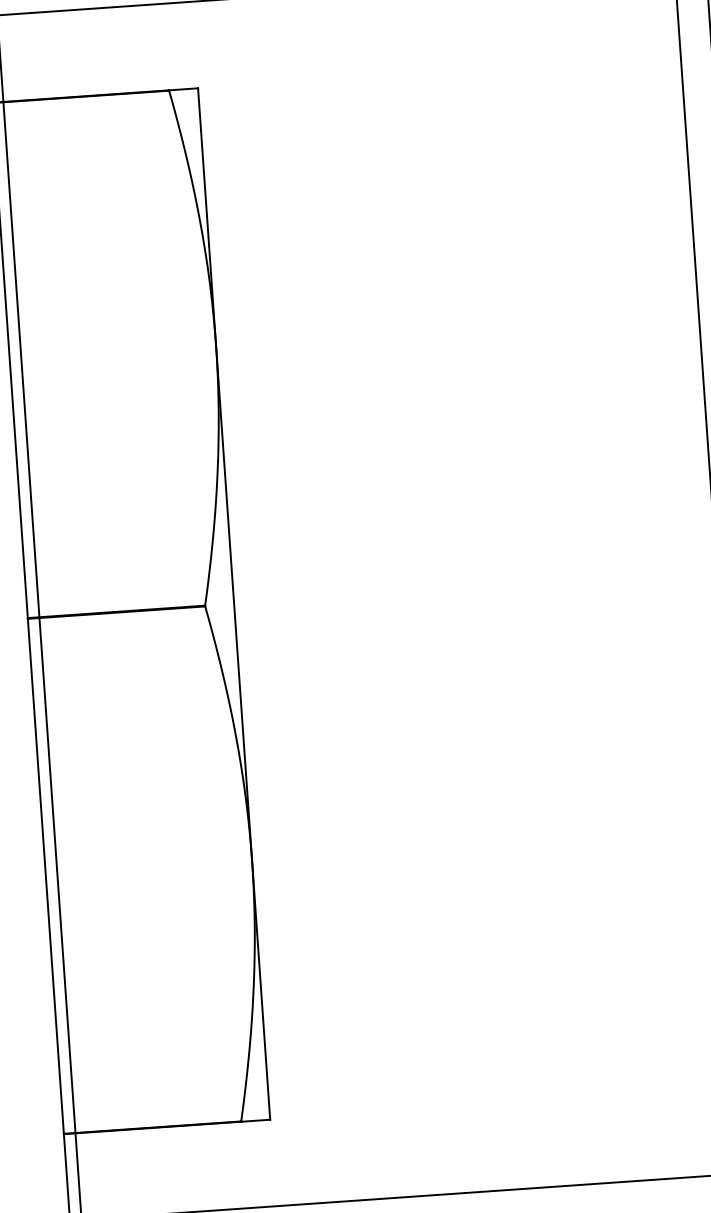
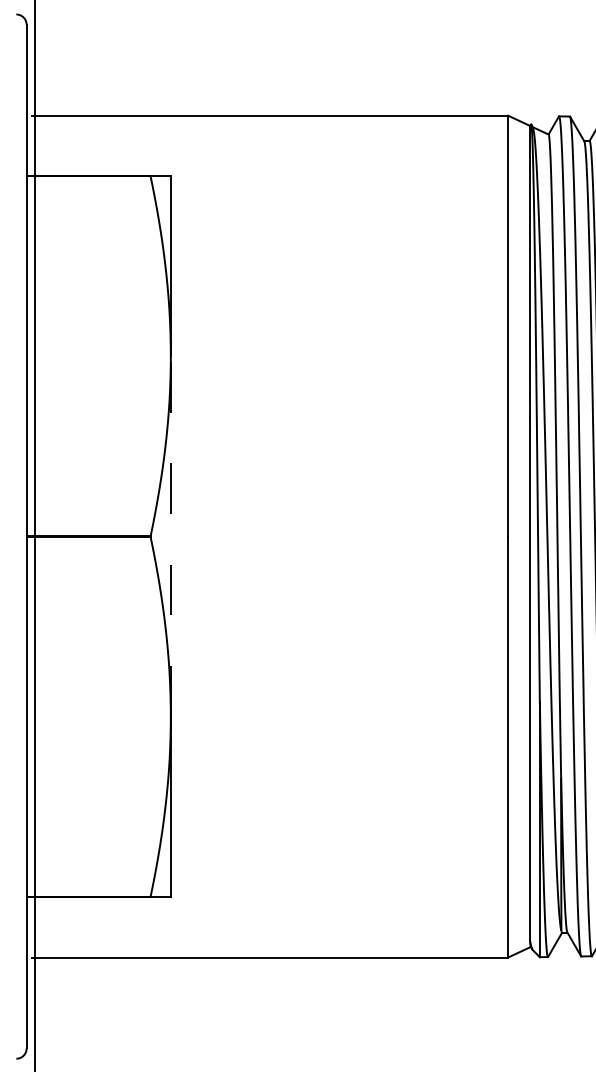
line: (233, 603) -> (170, 536), solid -> dashed

